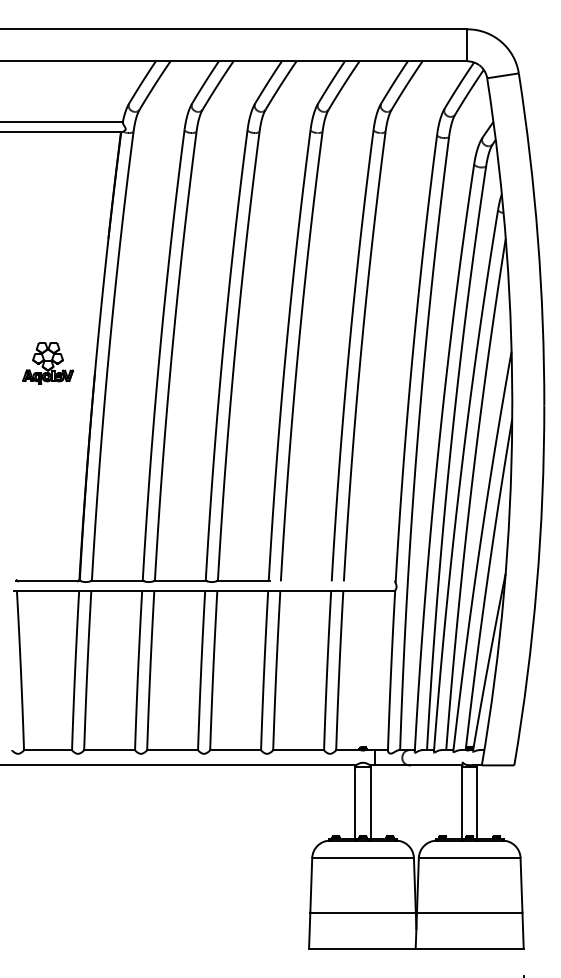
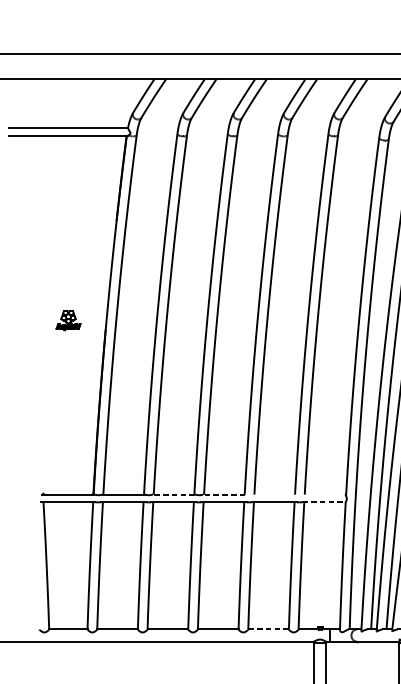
part: (48, 363) -> (68, 320), size x0.6
line: (179, 581) -> (173, 494), solid -> dashed
line: (242, 581) -> (223, 494), solid -> dashed
line: (368, 591) -> (324, 502), solid -> dashed
line: (298, 750) -> (268, 629), solid -> dashed

